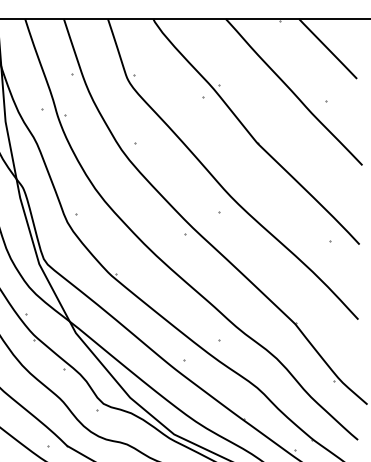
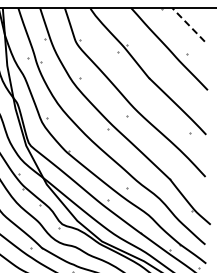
line: (327, 48) -> (188, 24), solid -> dashed

